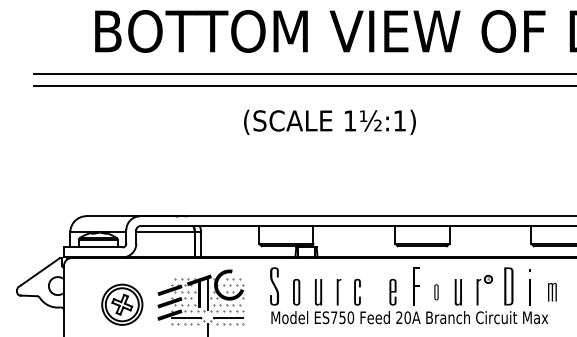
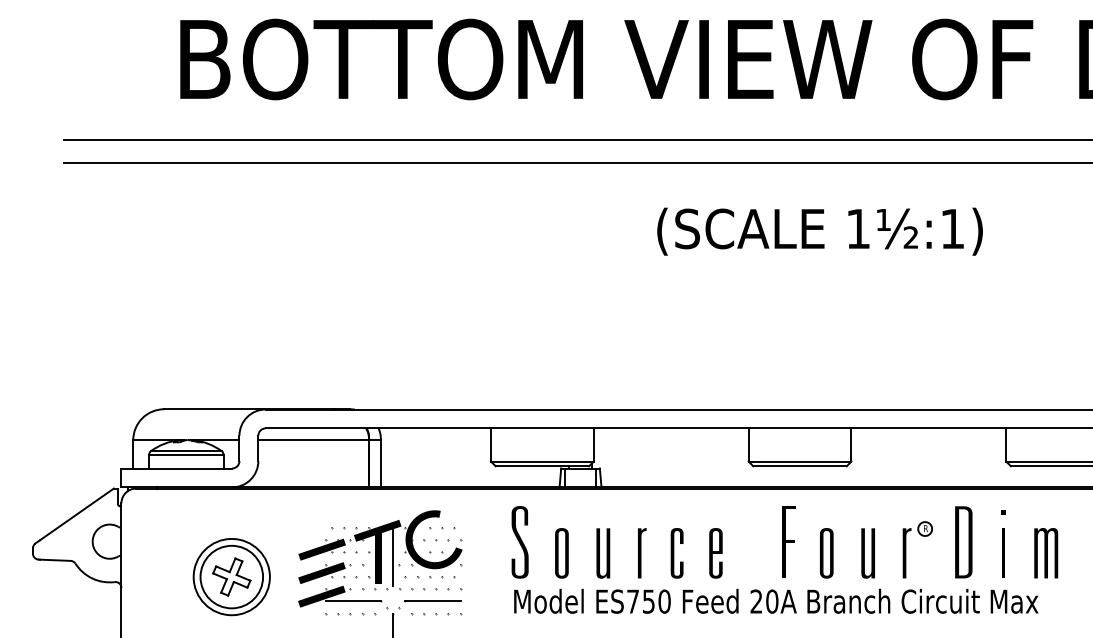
text: (329, 121) -> (819, 229), moved
part: (392, 292) -> (715, 553), moved
part: (436, 292) -> (826, 553), size x1.67
part: (552, 292) -> (1046, 553), size x1.43

